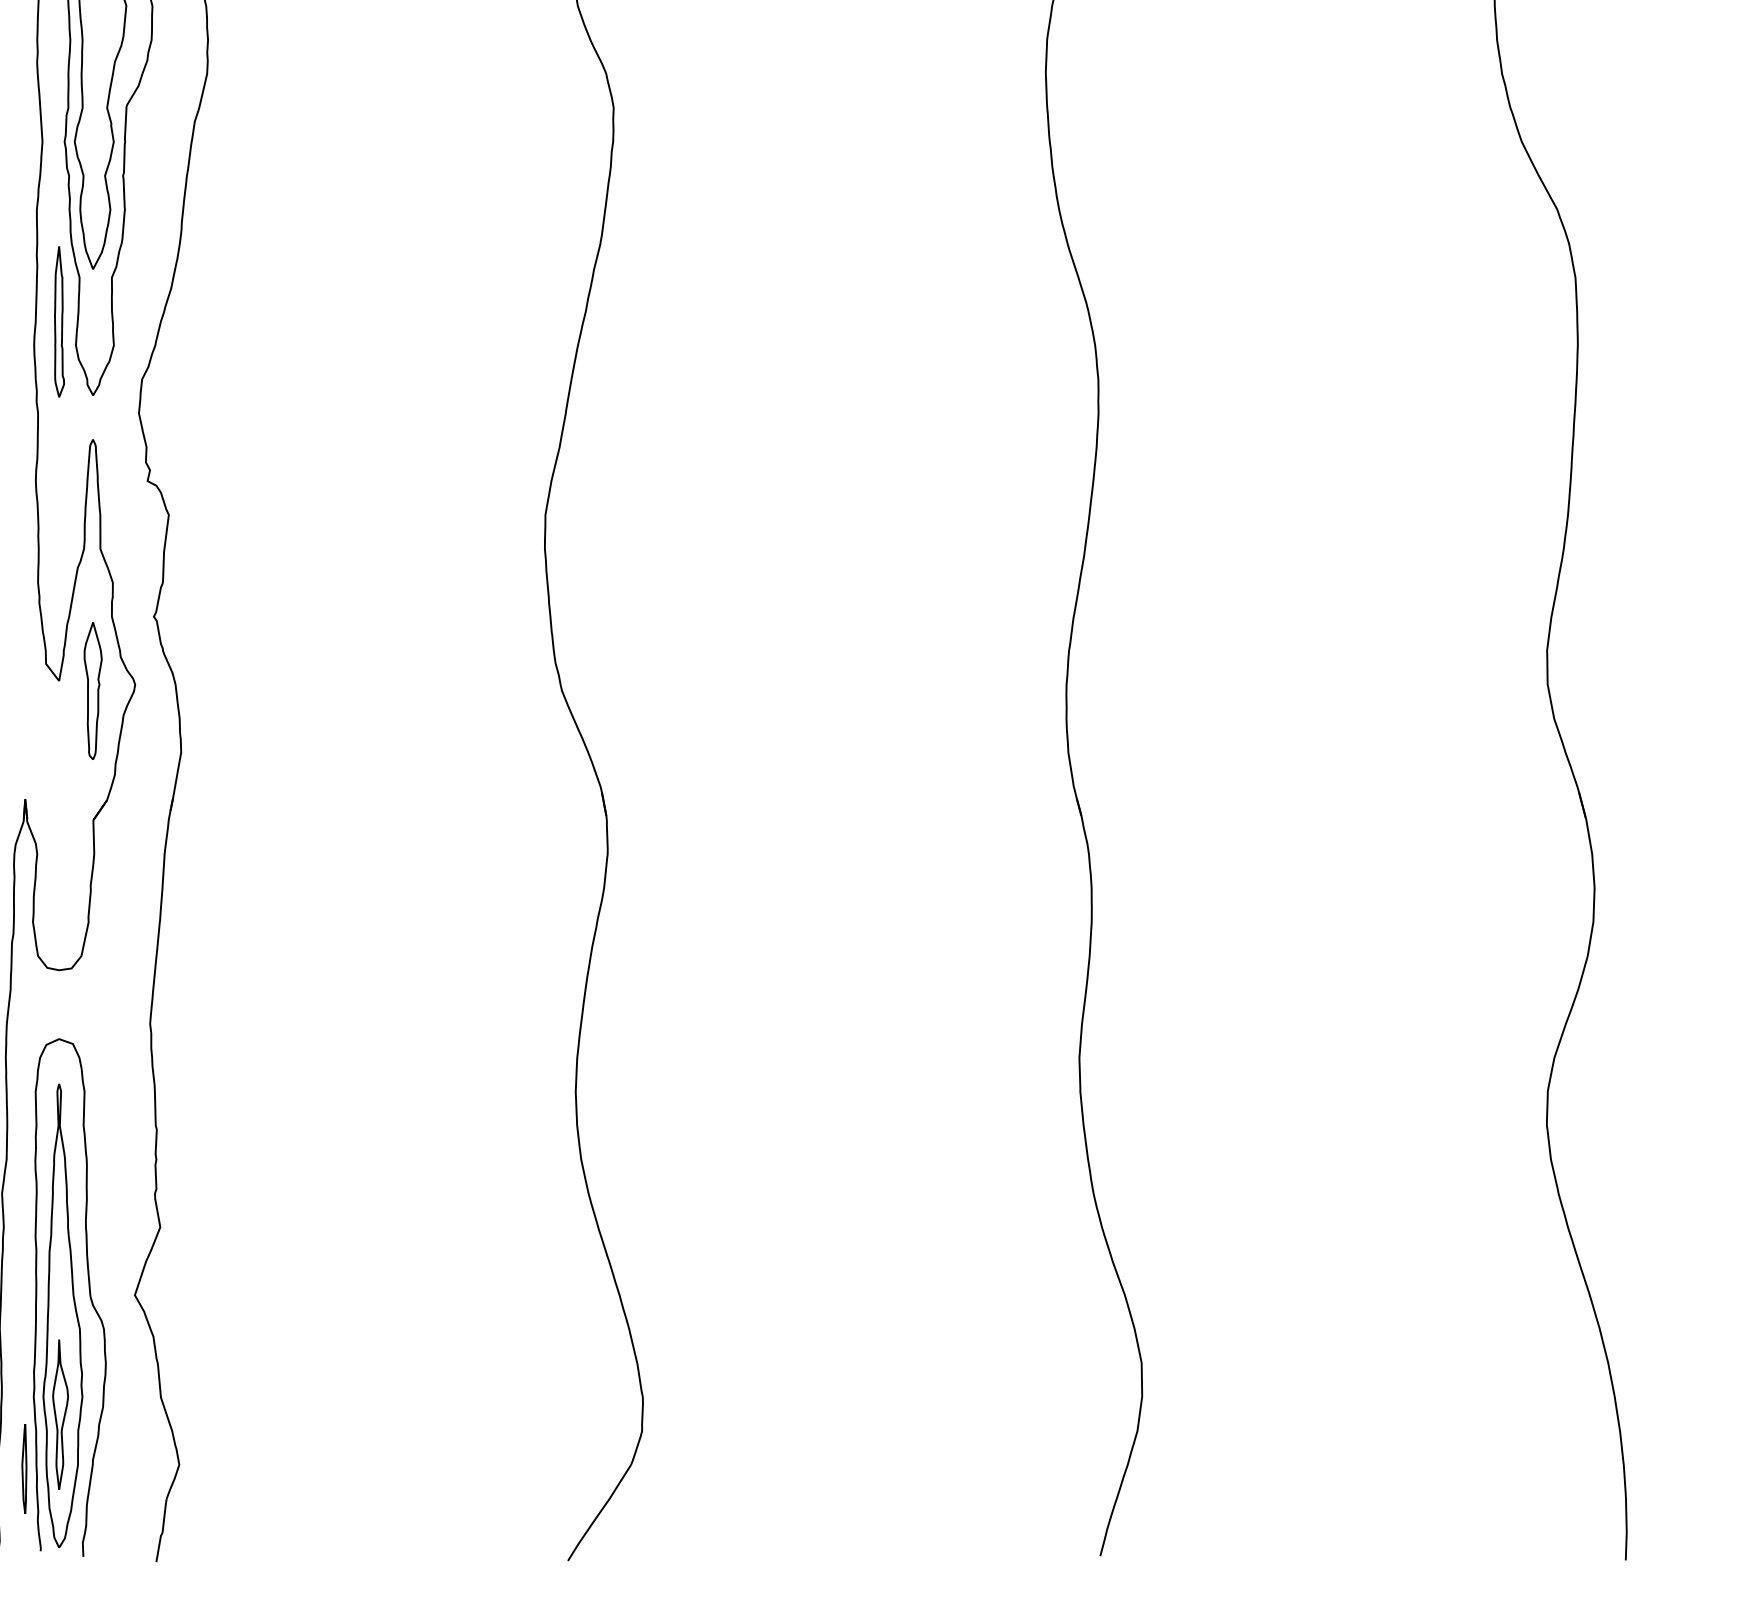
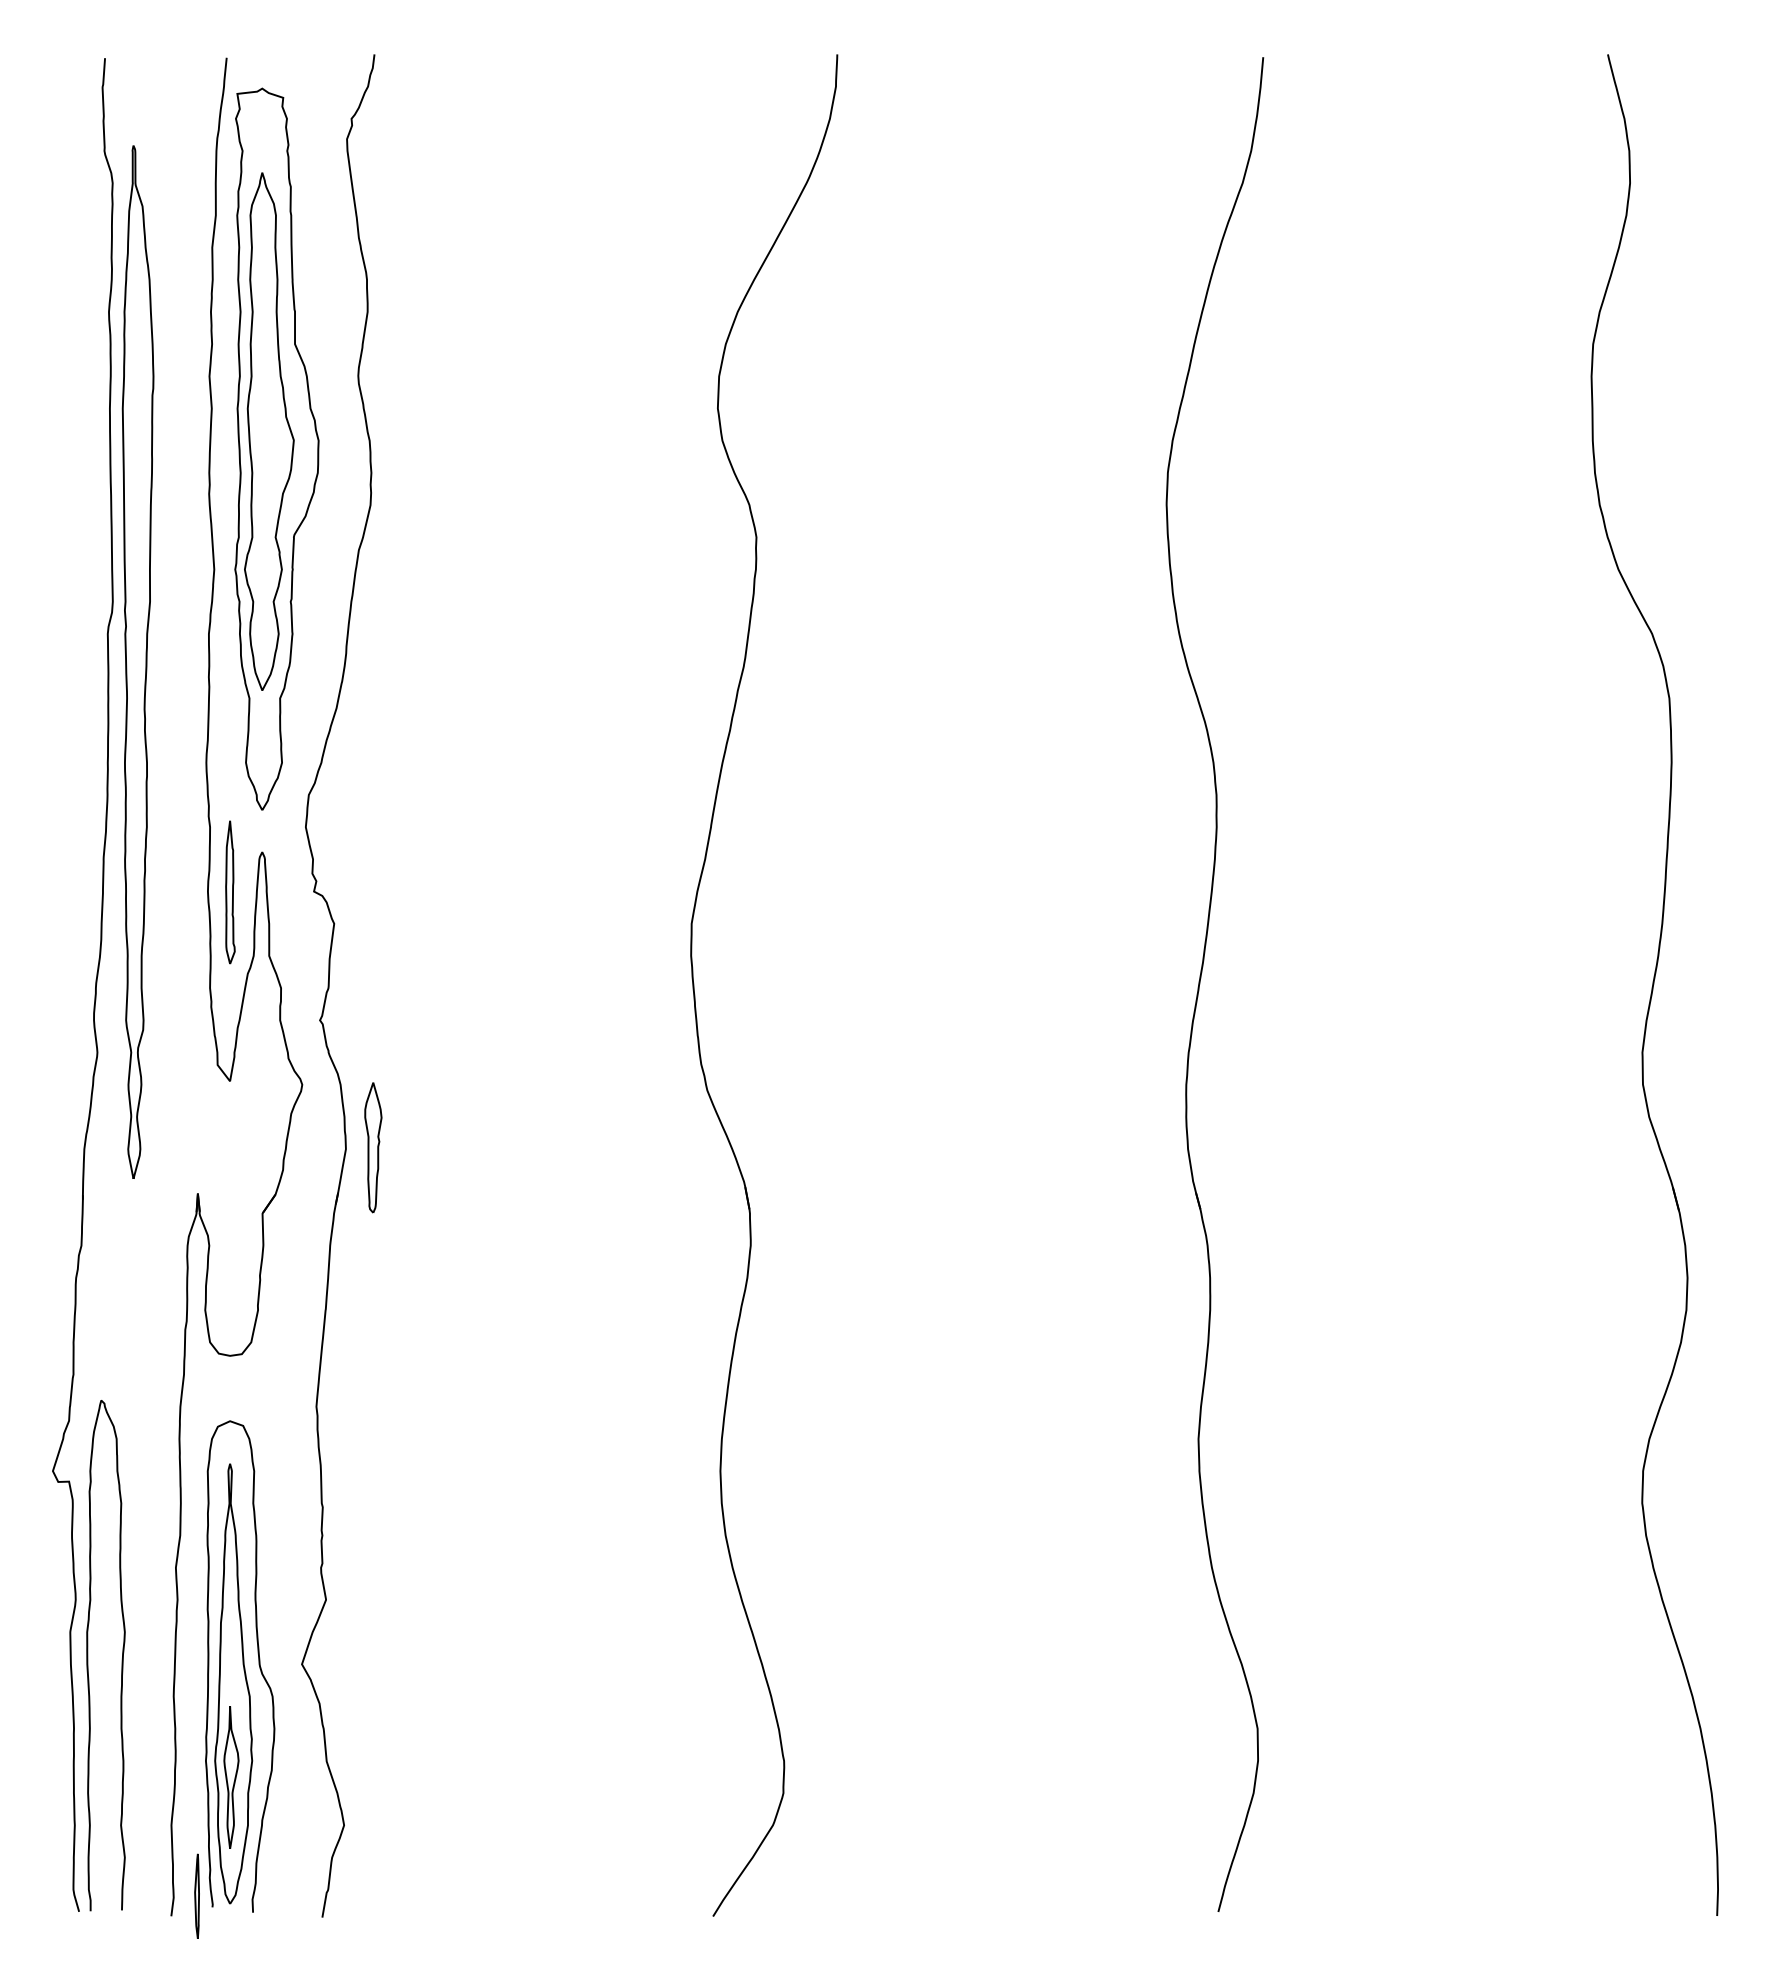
part: (59, 321) -> (230, 892), moved
part: (93, 690) -> (373, 1147), moved
part: (23, 1468) -> (196, 1895), moved

